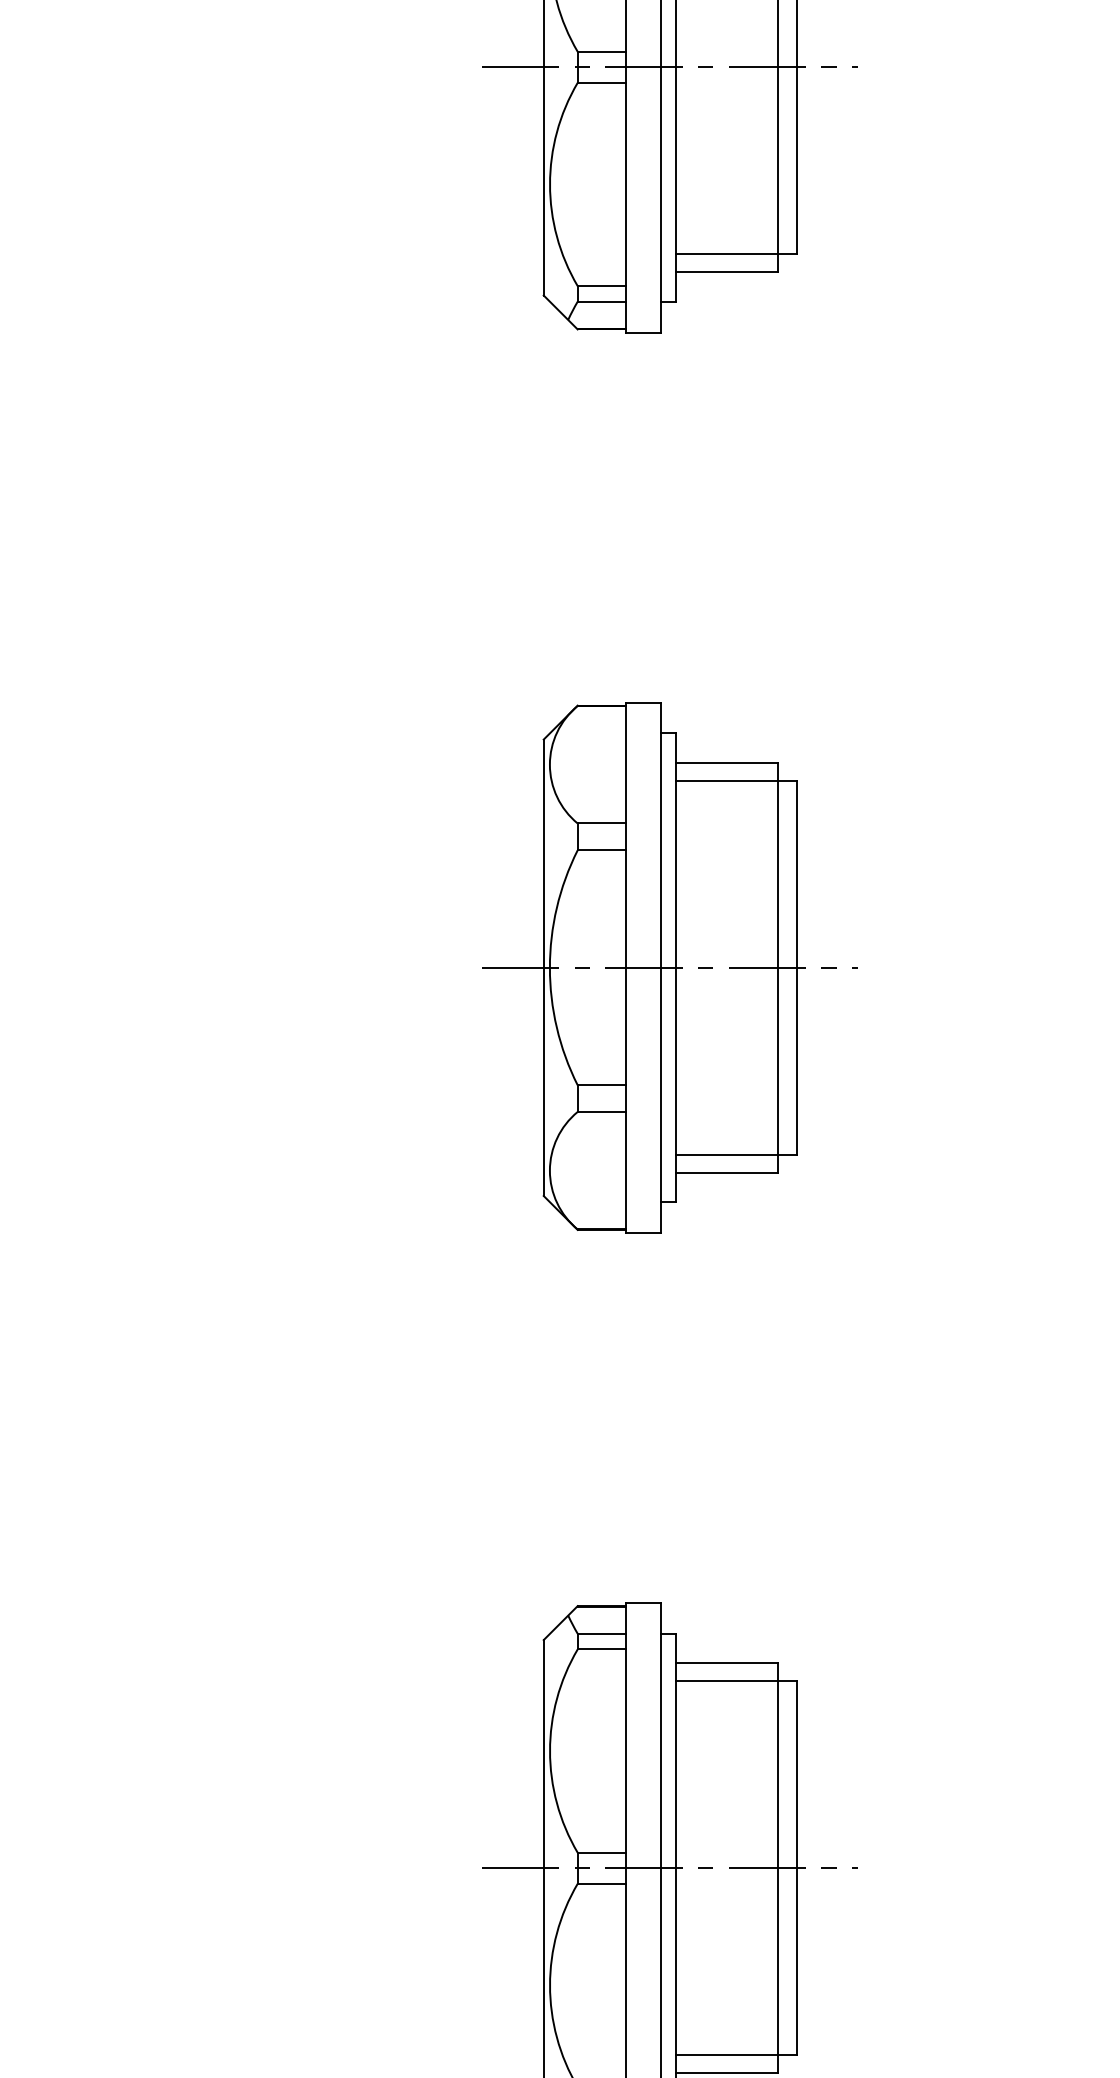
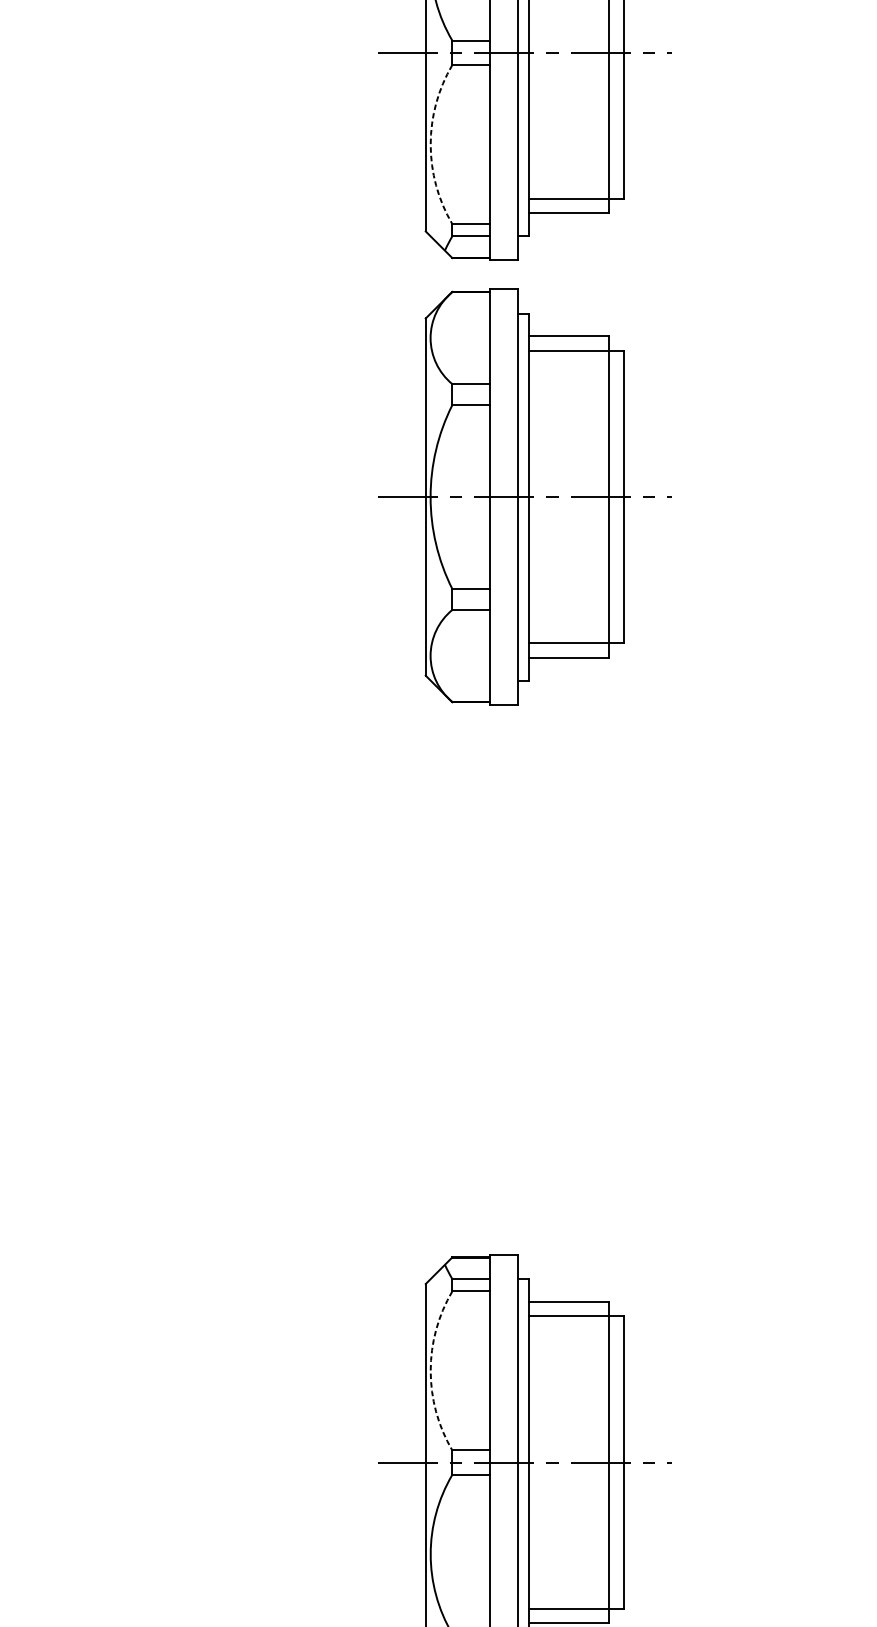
arc: (550, 184) -> (431, 144), solid -> dashed
part: (669, 967) -> (524, 496), moved
arc: (550, 1751) -> (431, 1371), solid -> dashed

